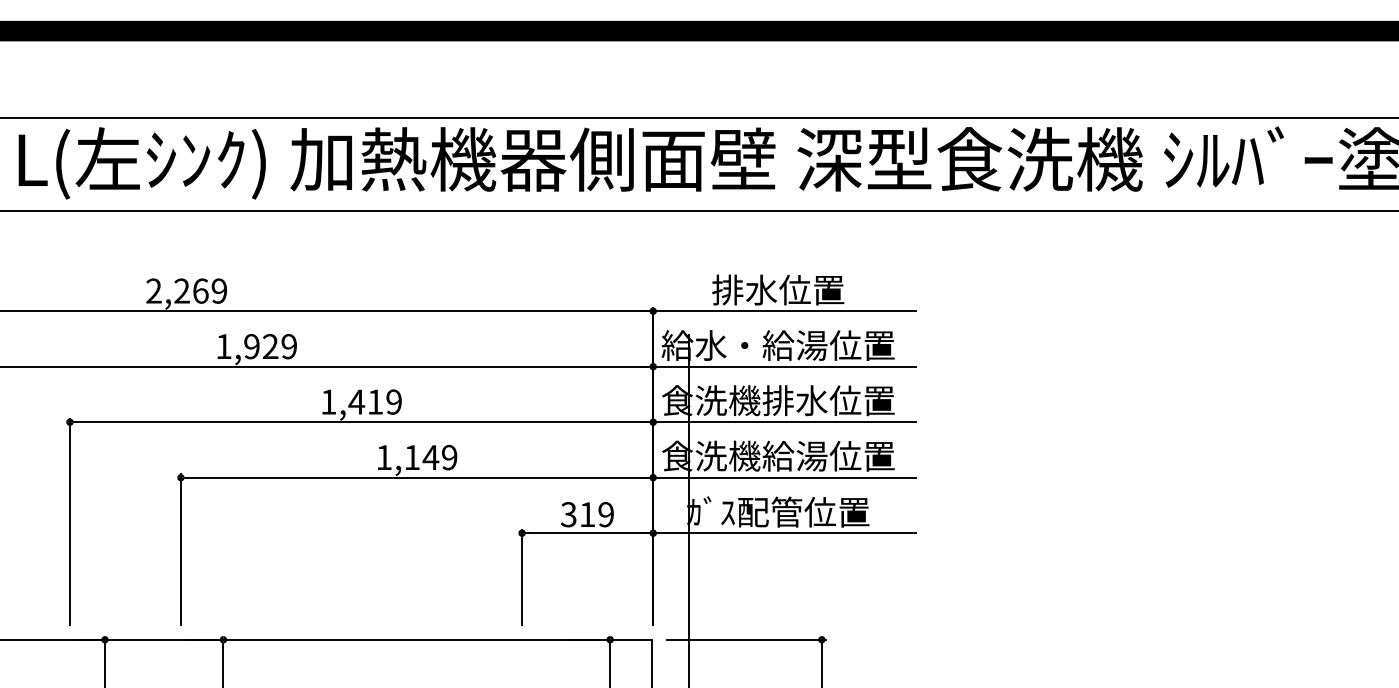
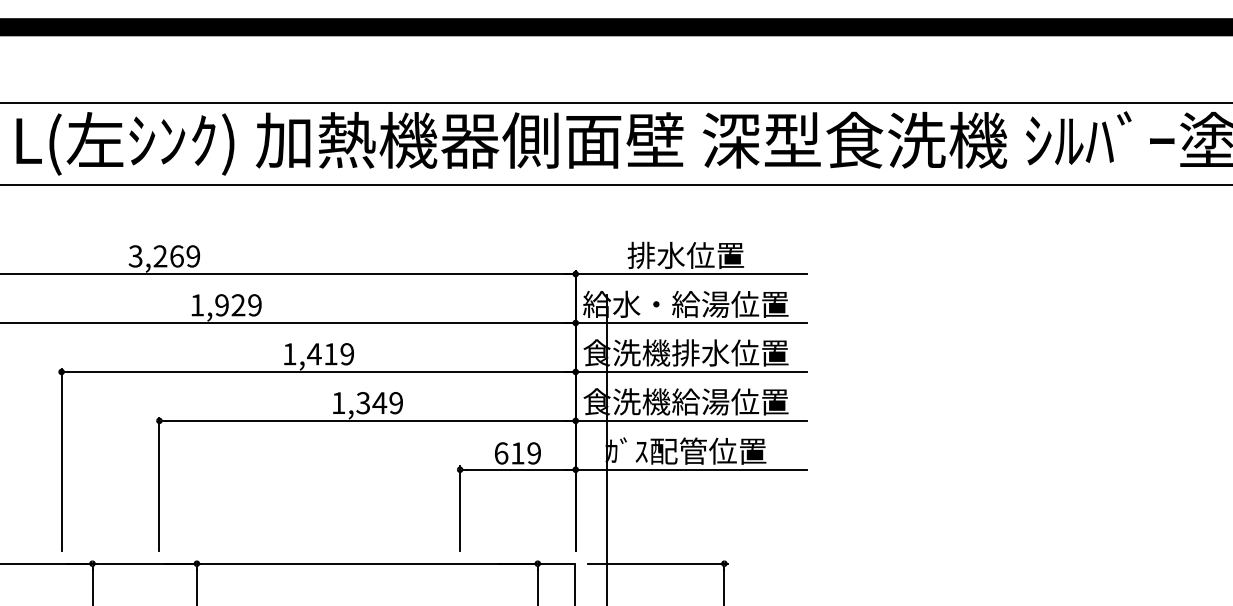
text: (153, 291) -> (135, 256), 2,269 -> 3,269
text: (411, 458) -> (362, 403), 1,149 -> 1,349
text: (569, 514) -> (501, 453), 319 -> 619

